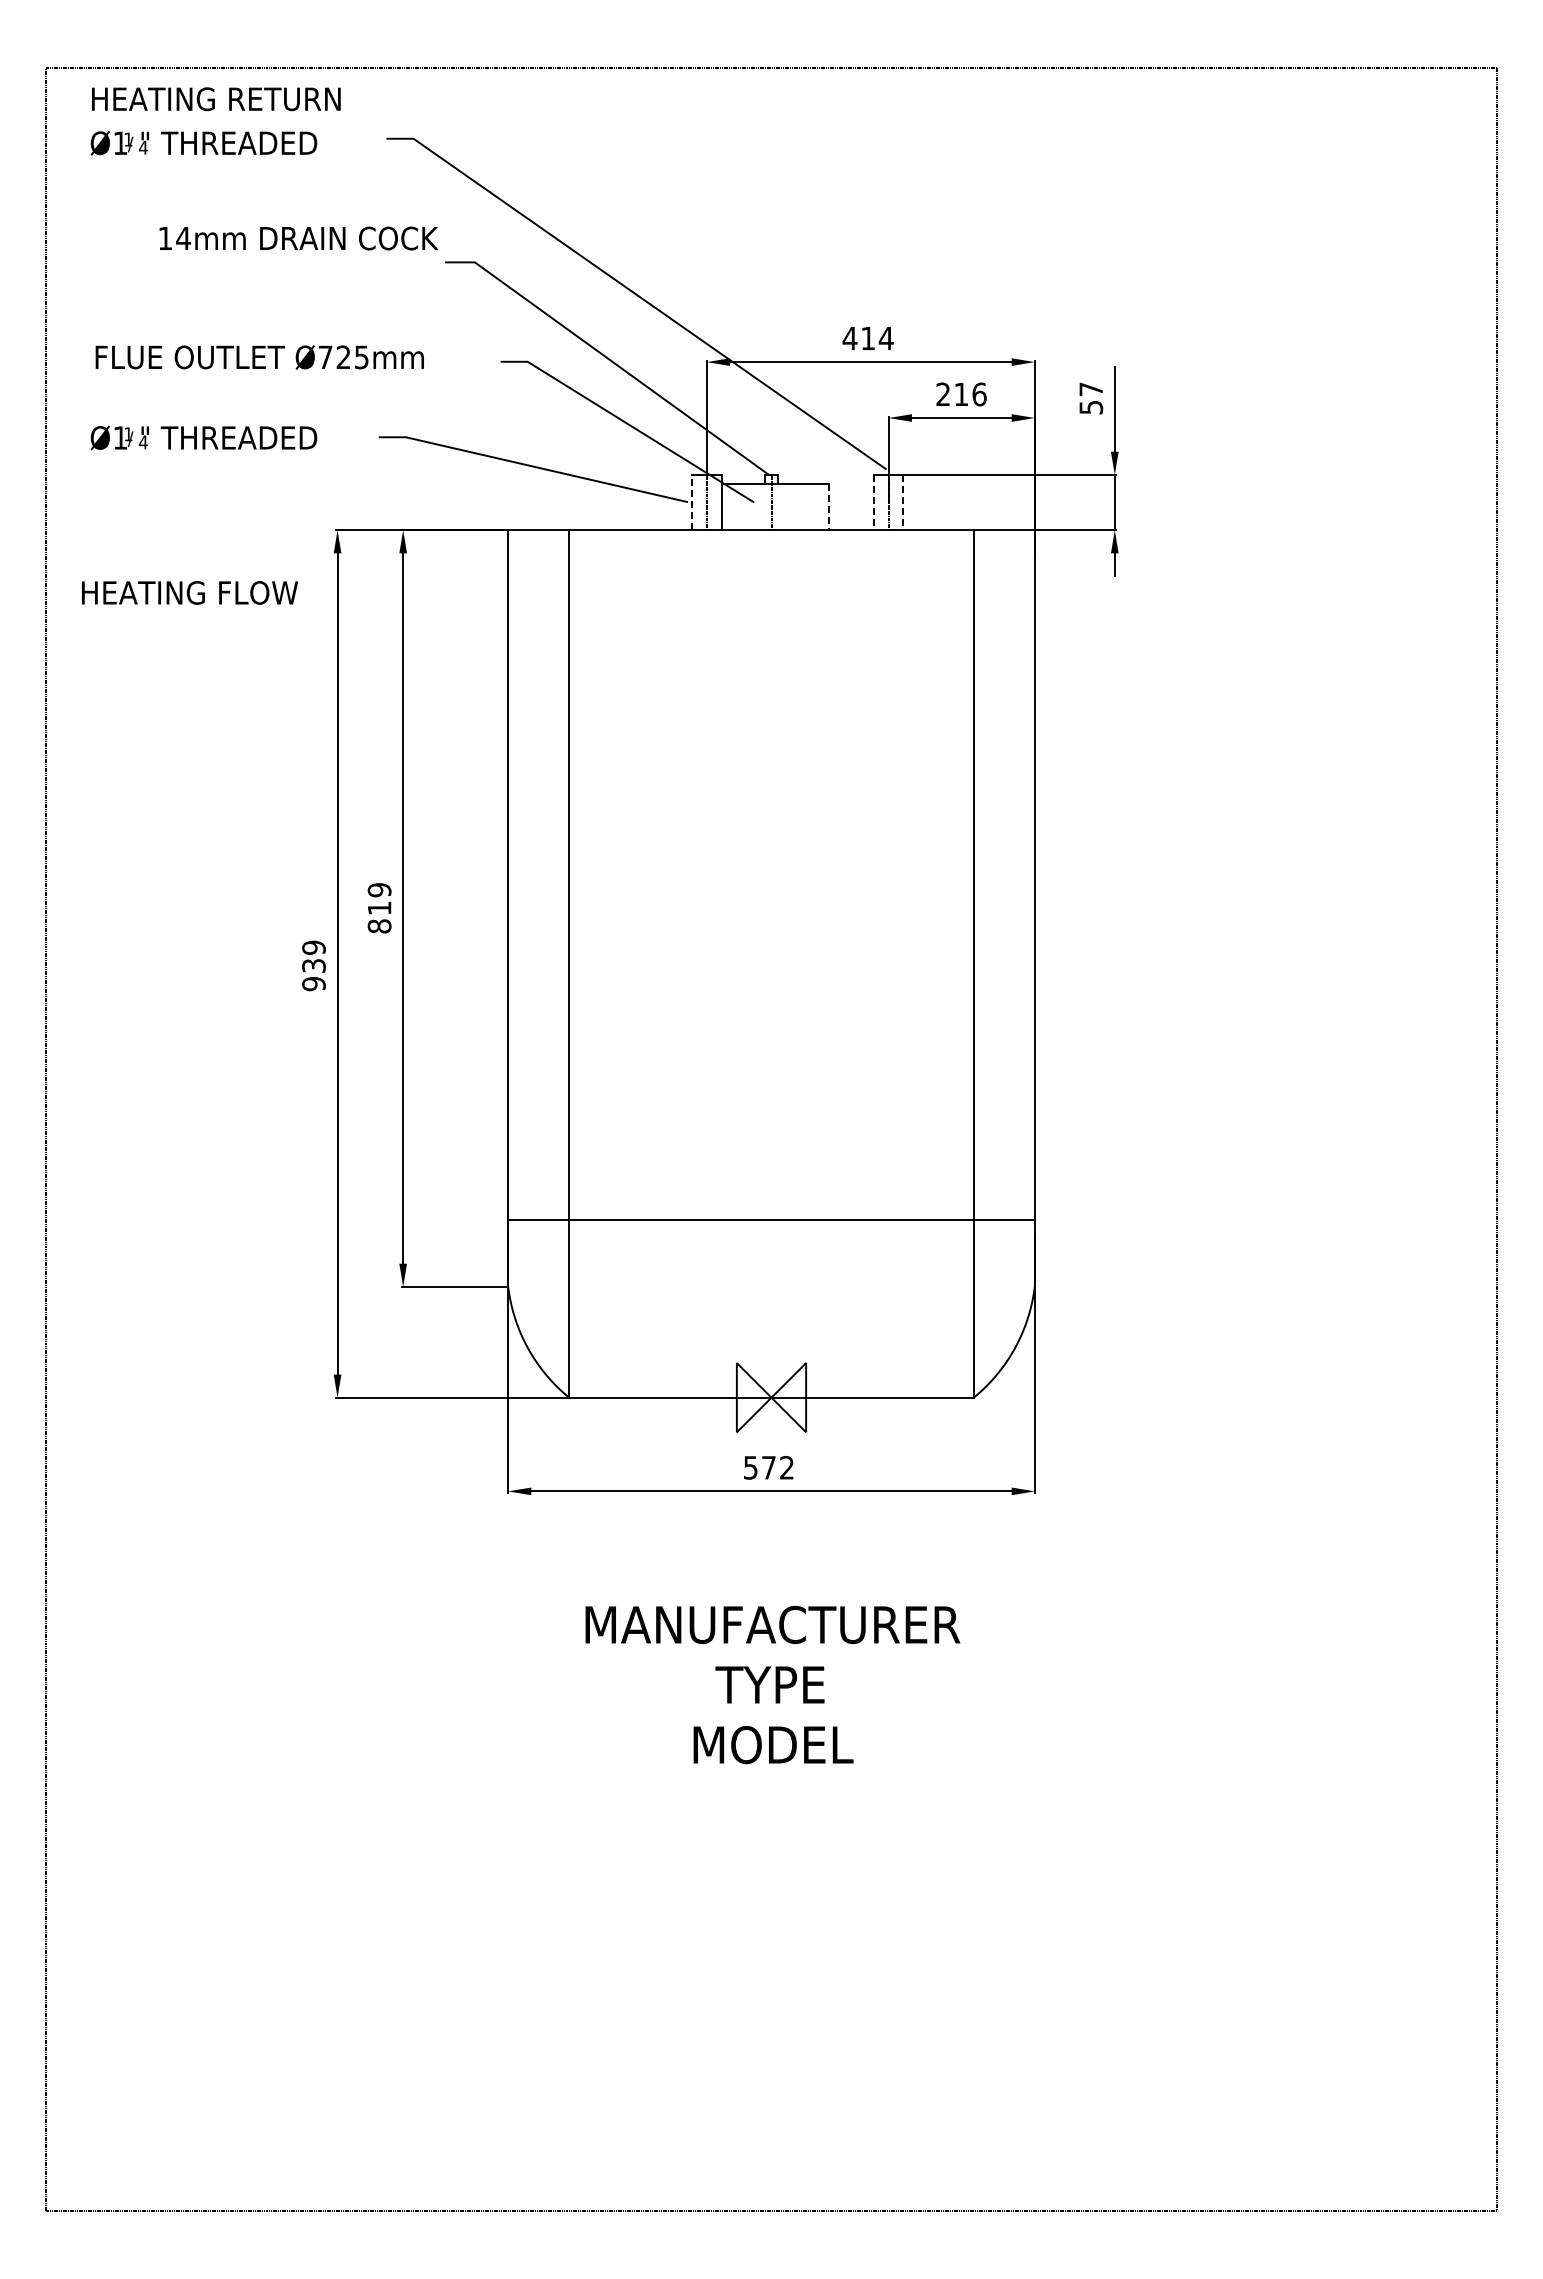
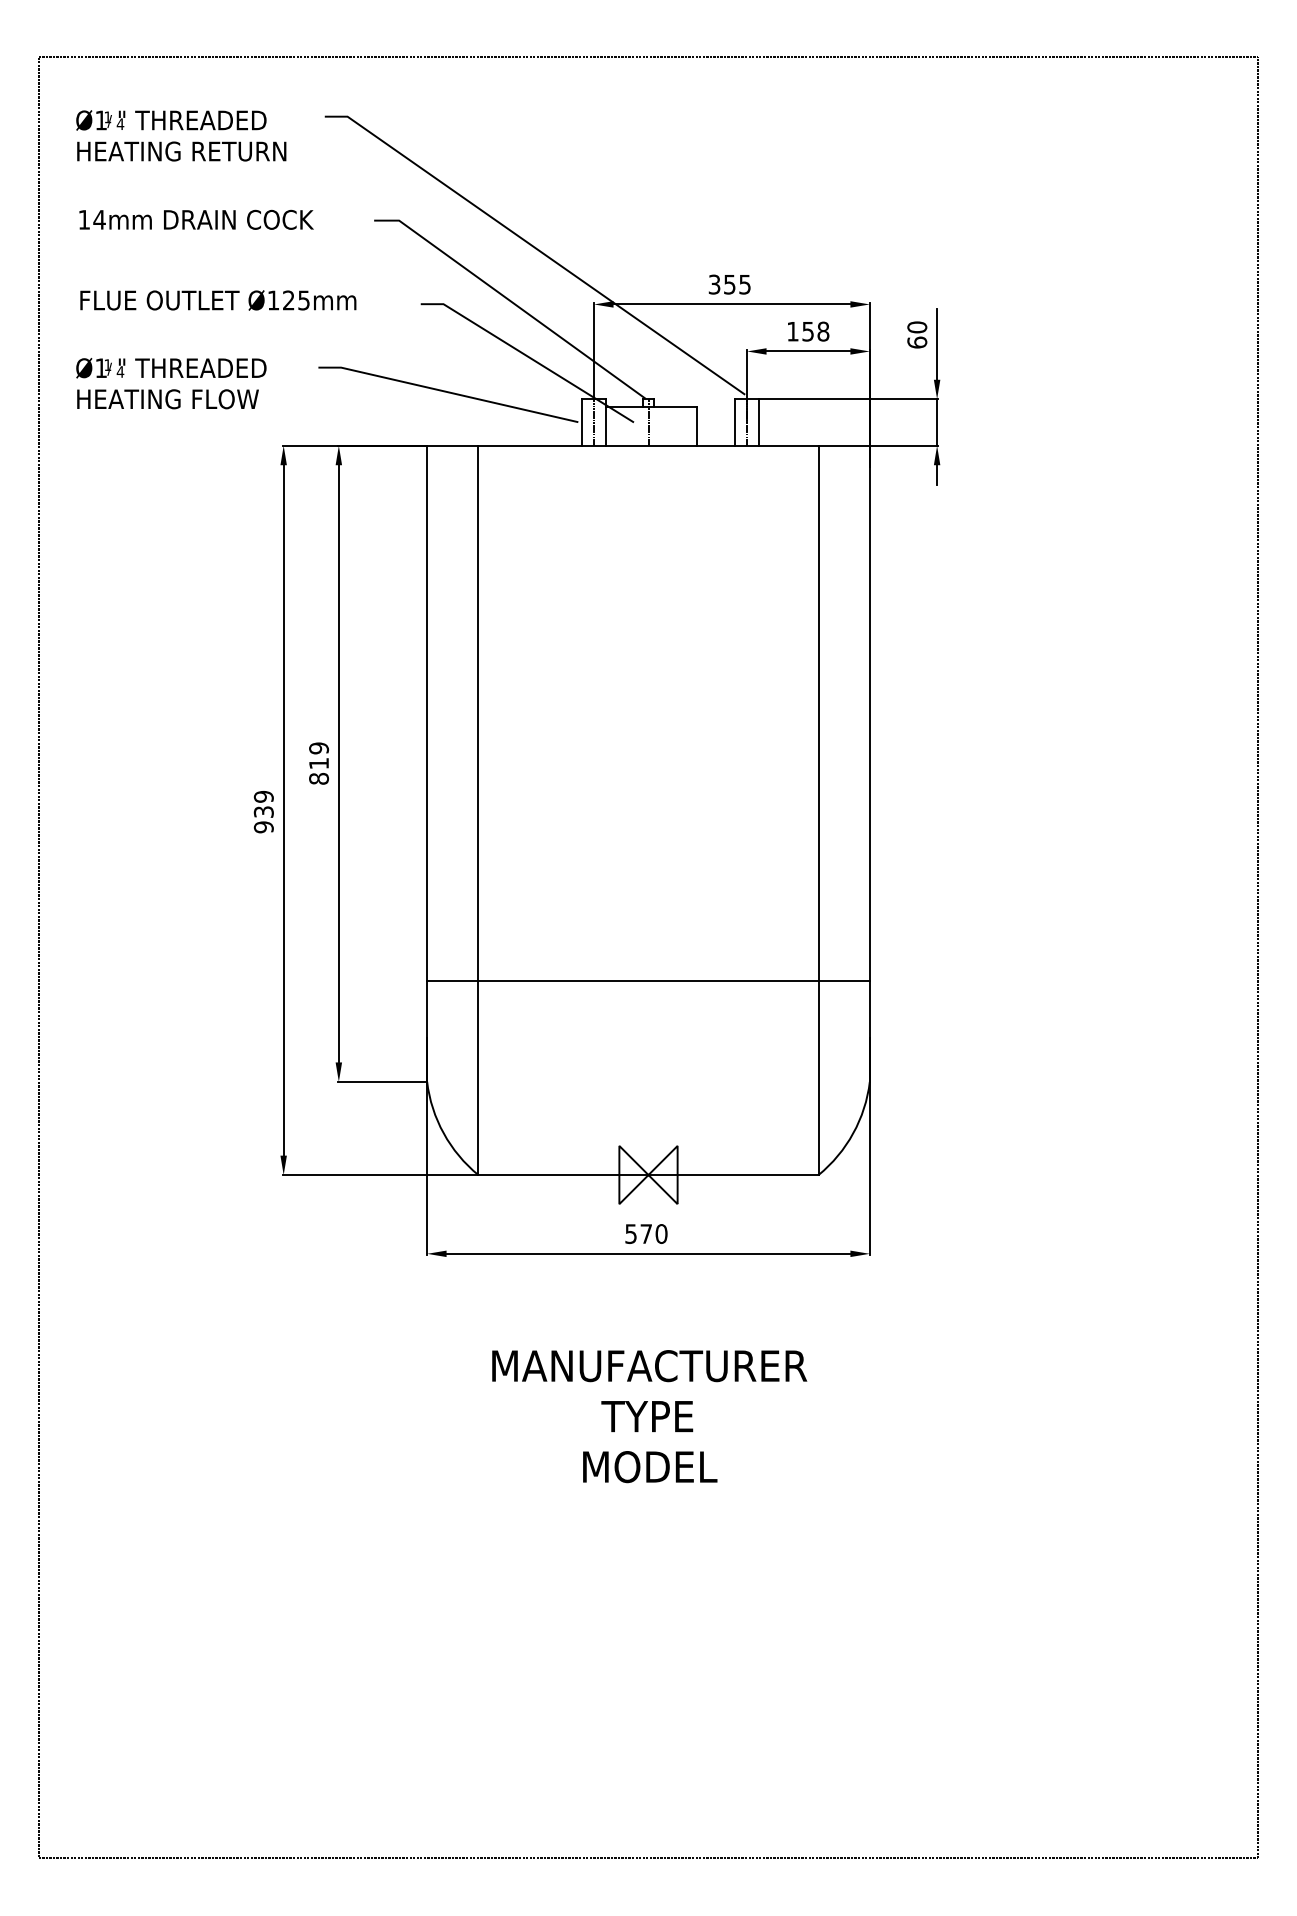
text: (216, 99) -> (181, 151), moved
text: (298, 238) -> (196, 219), moved
text: (867, 338) -> (729, 284), 414 -> 355
text: (325, 356) -> (273, 299), Ø725mm -> Ø125mm
text: (961, 394) -> (808, 331), 216 -> 158
text: (1091, 398) -> (917, 335), 57 -> 60
line: (692, 502) -> (582, 422), dashed -> solid
line: (874, 502) -> (735, 422), dashed -> solid
line: (903, 502) -> (759, 422), dashed -> solid
line: (829, 507) -> (697, 426), dashed -> solid
text: (190, 592) -> (168, 398), moved
line: (771, 1219) -> (648, 980), moved
text: (787, 1467) -> (661, 1233), 572 -> 570

